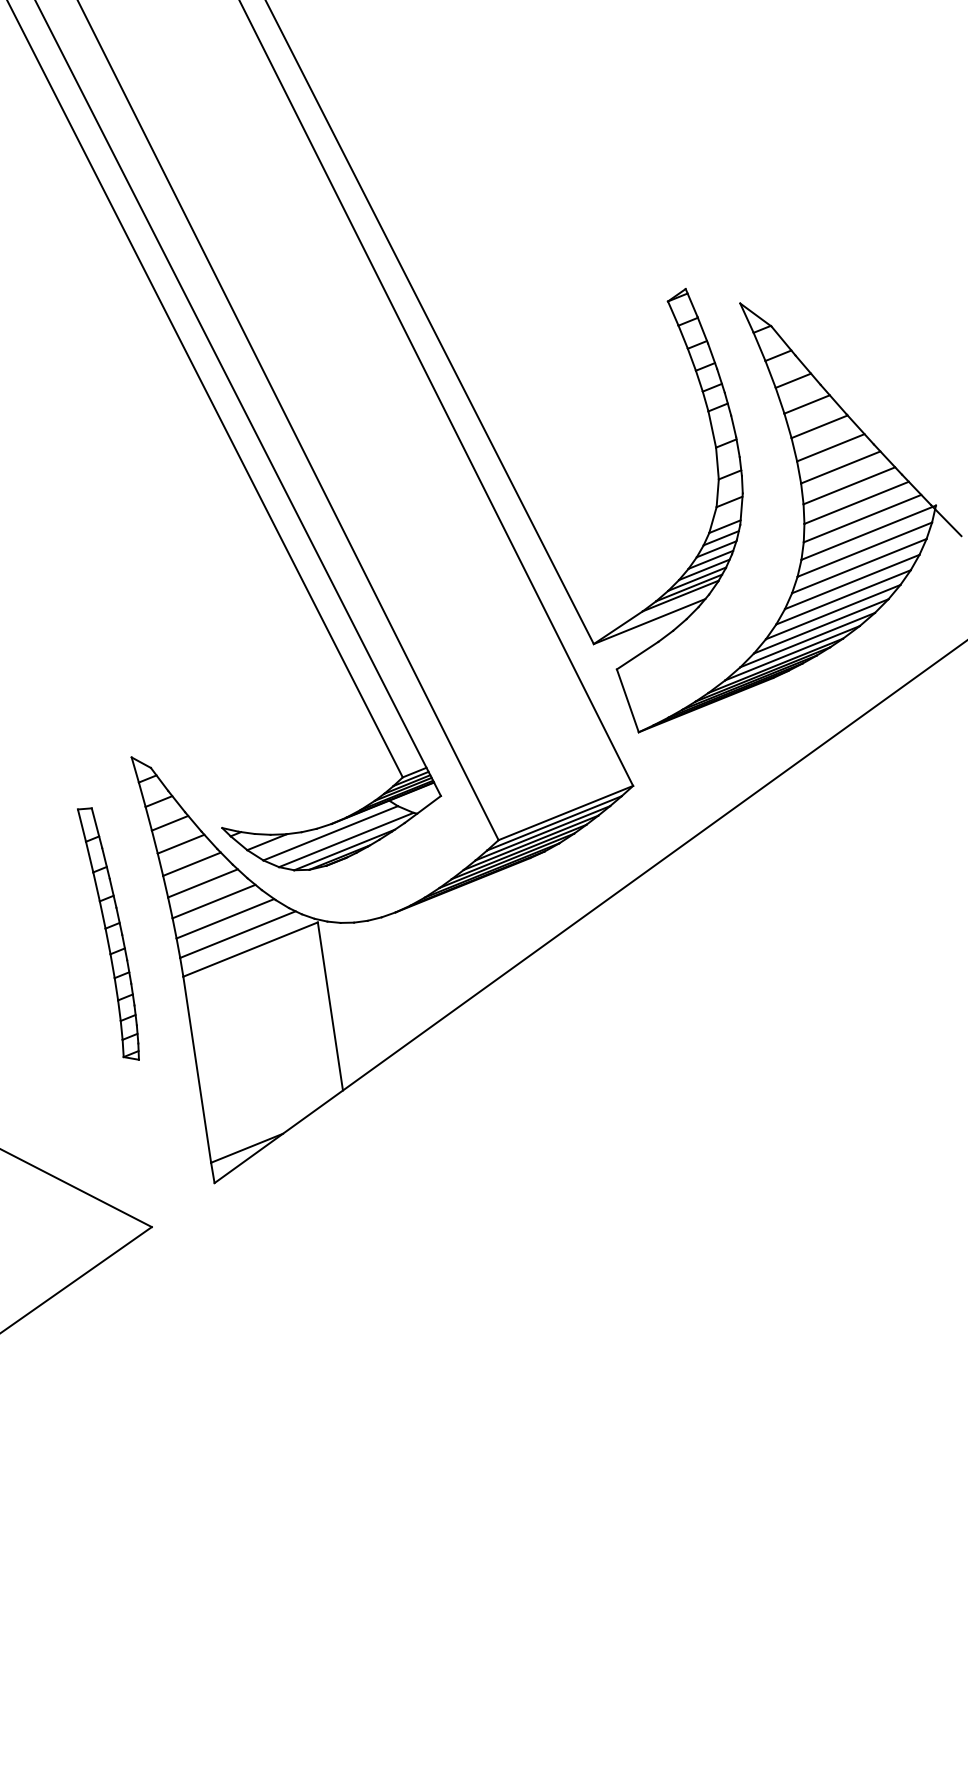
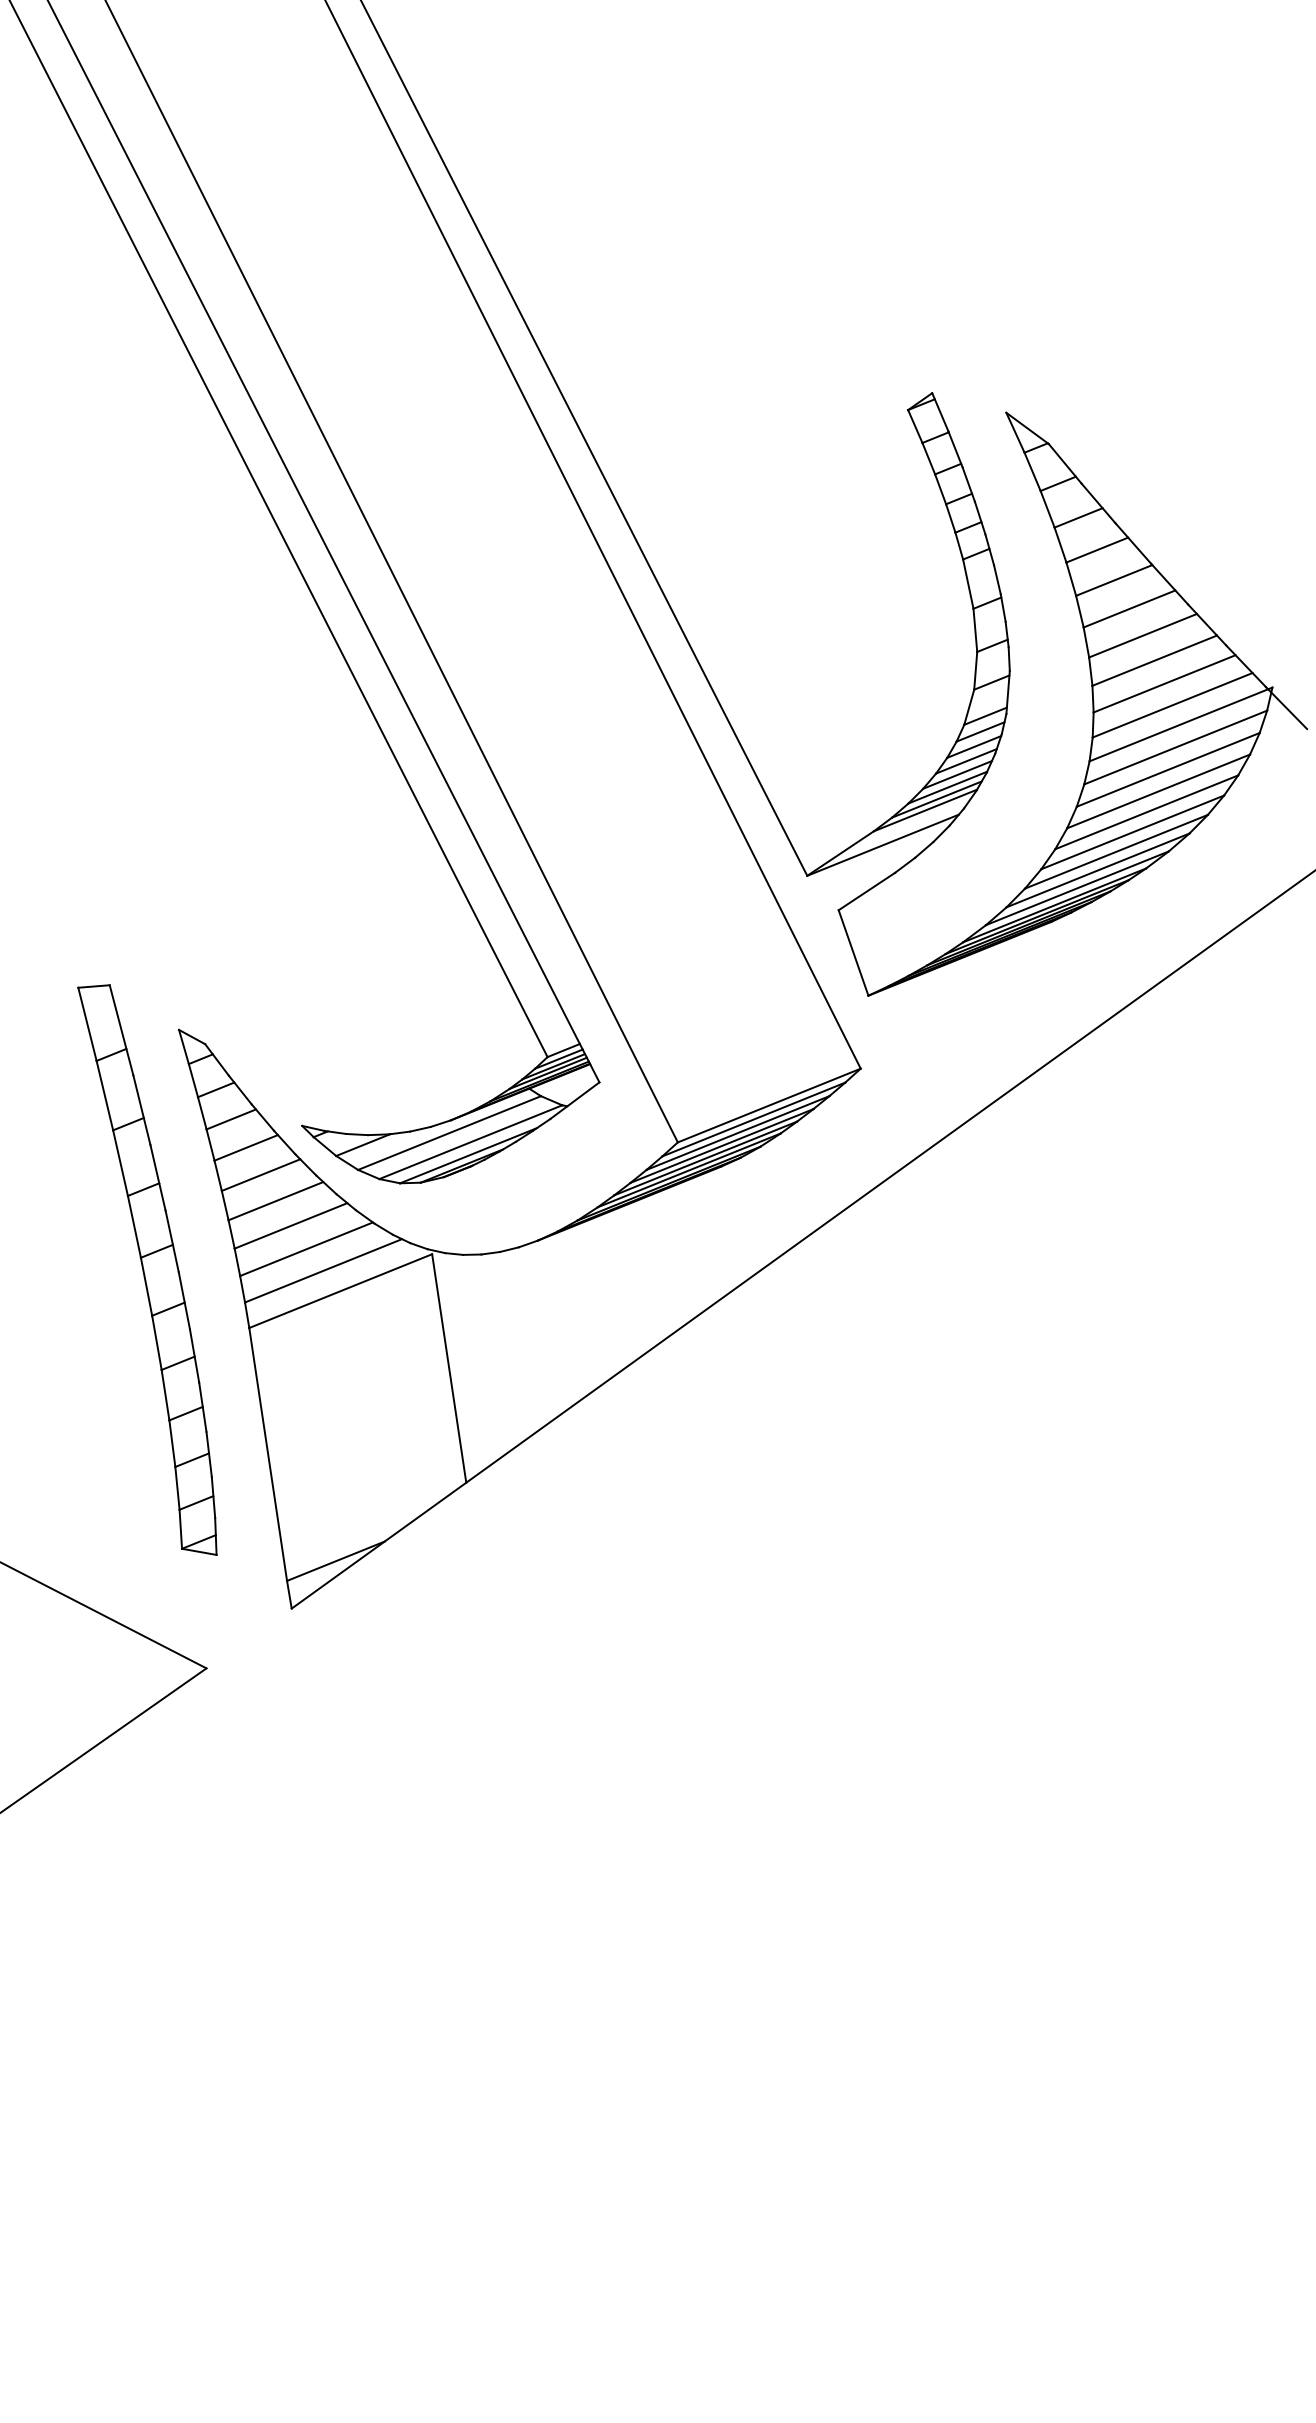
part: (108, 933) -> (147, 1269), size x1.67

